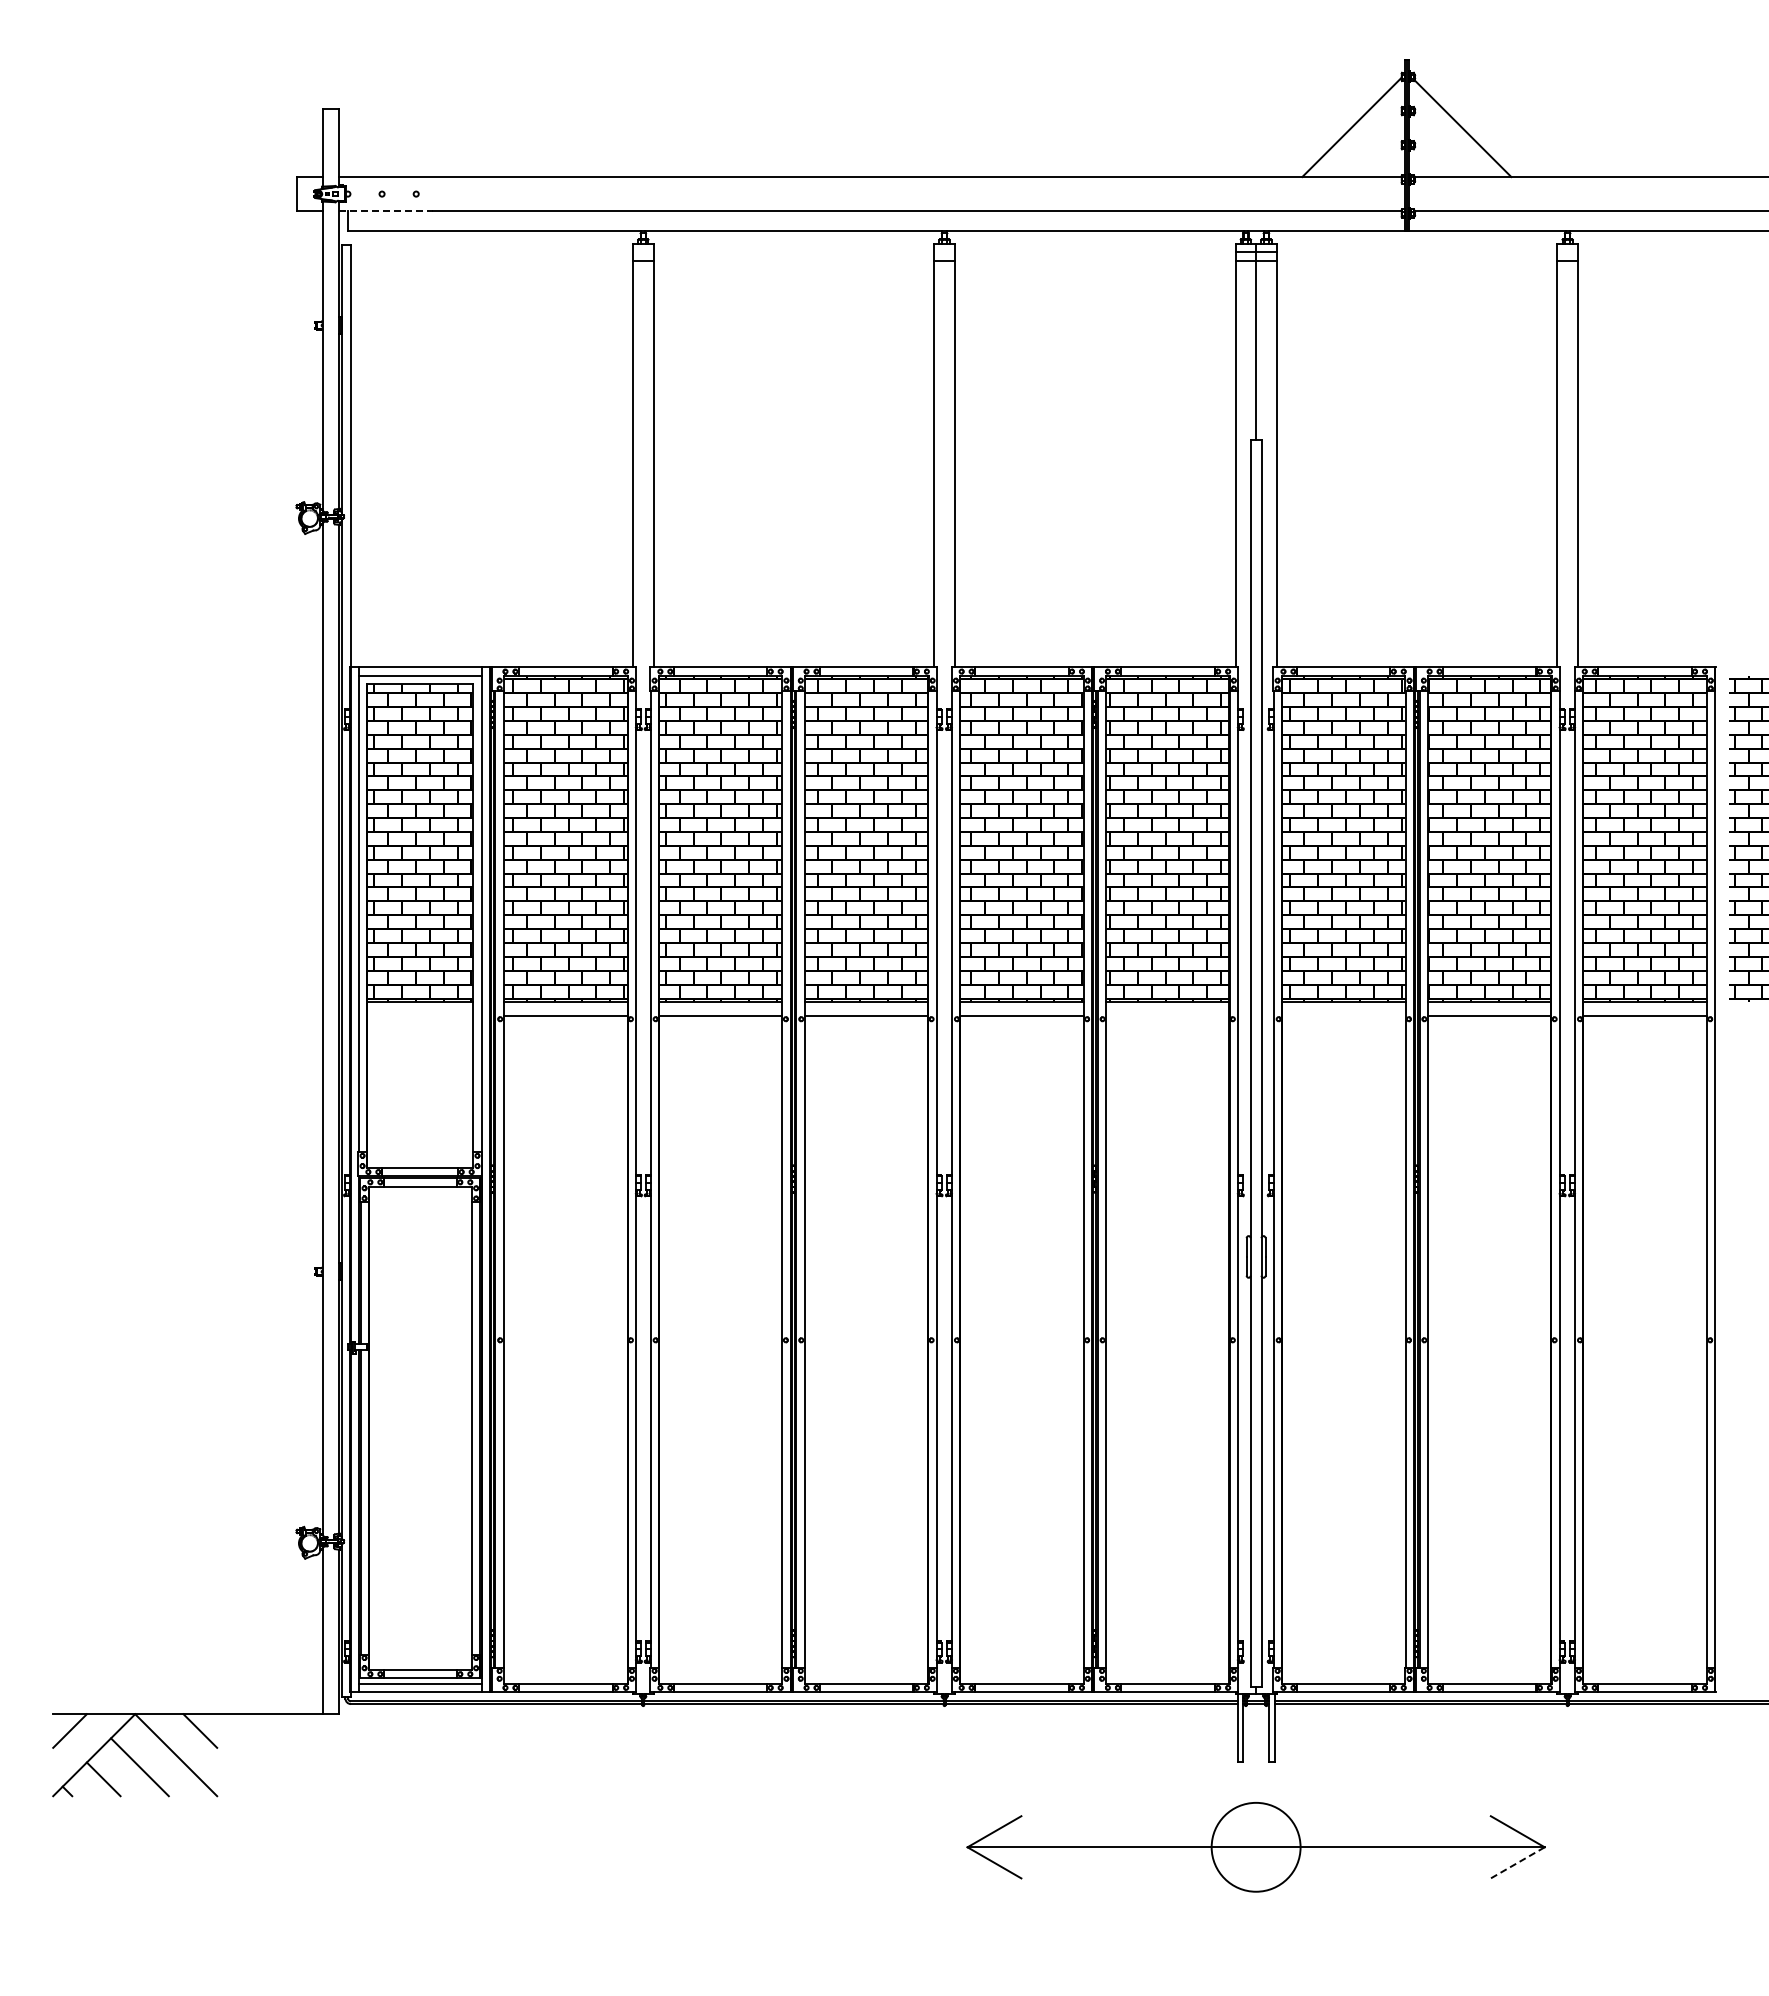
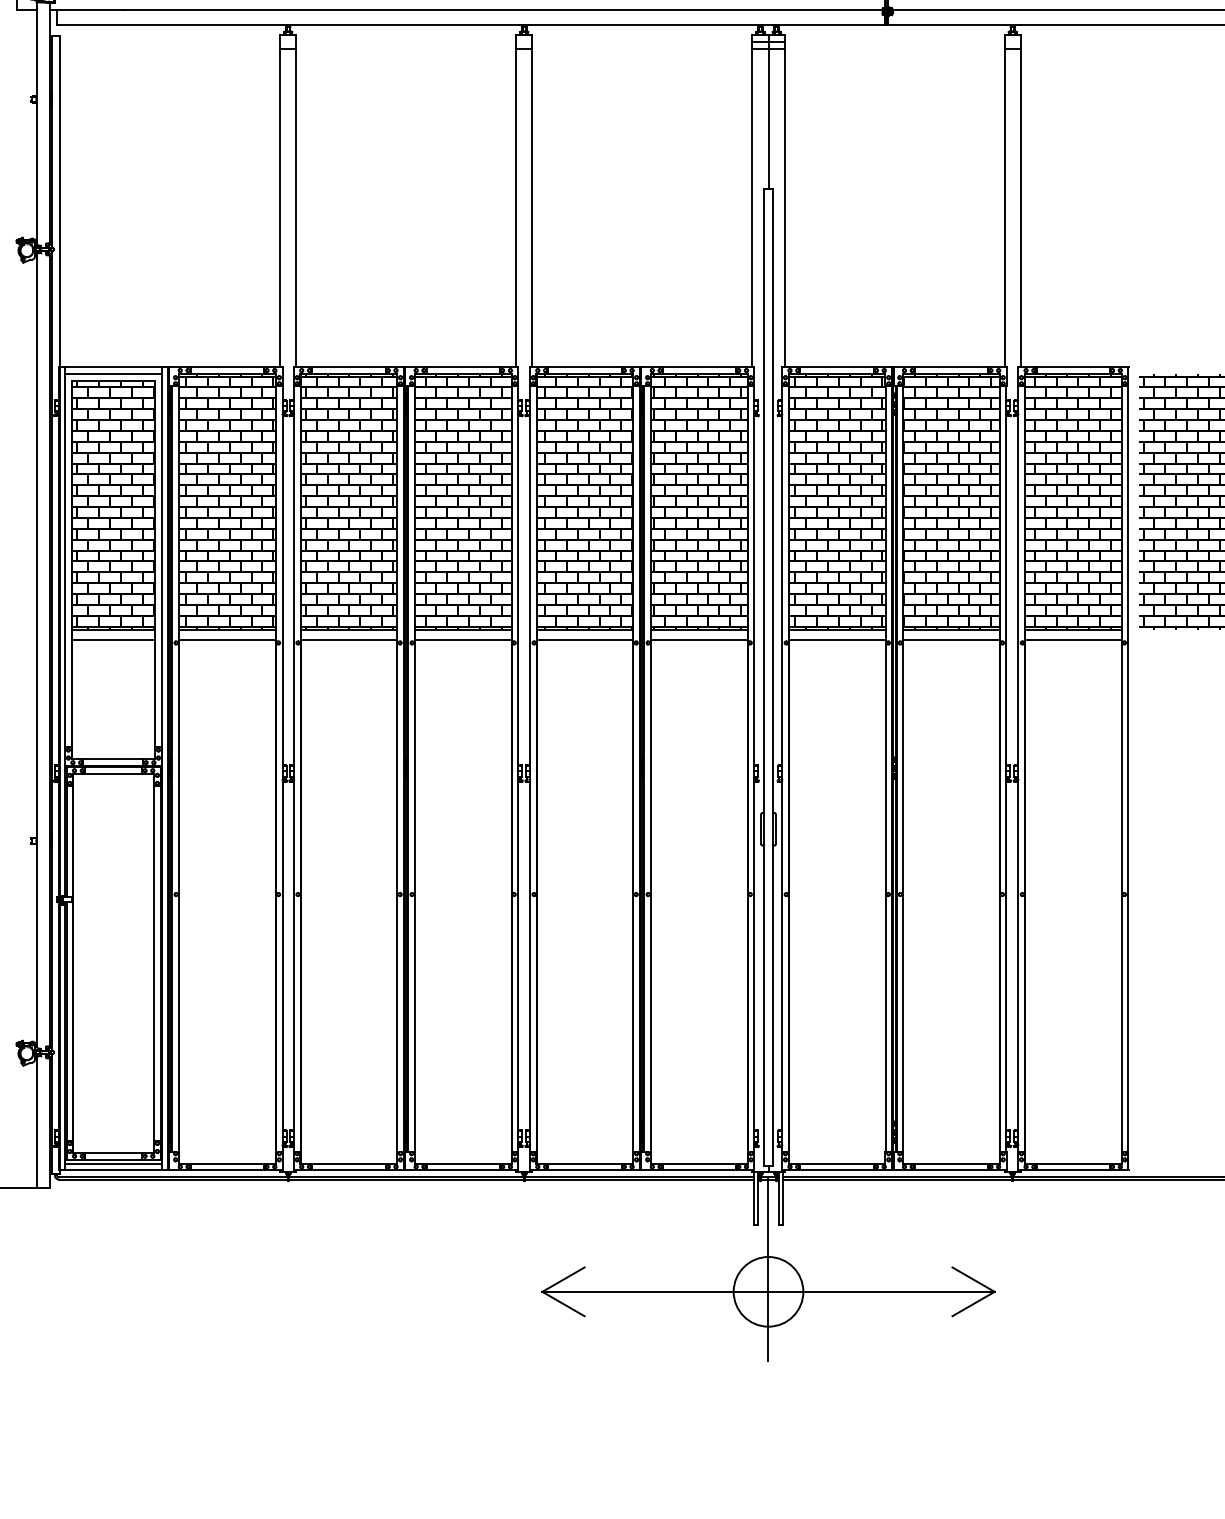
line: (386, 211) -> (87, 10), dashed -> solid
line: (420, 1015) -> (113, 640), added
line: (1167, 1015) -> (699, 640), added
line: (1343, 1015) -> (836, 640), added
line: (1255, 1819) -> (768, 1270), added
line: (1517, 1863) -> (973, 1304), dashed -> solid

